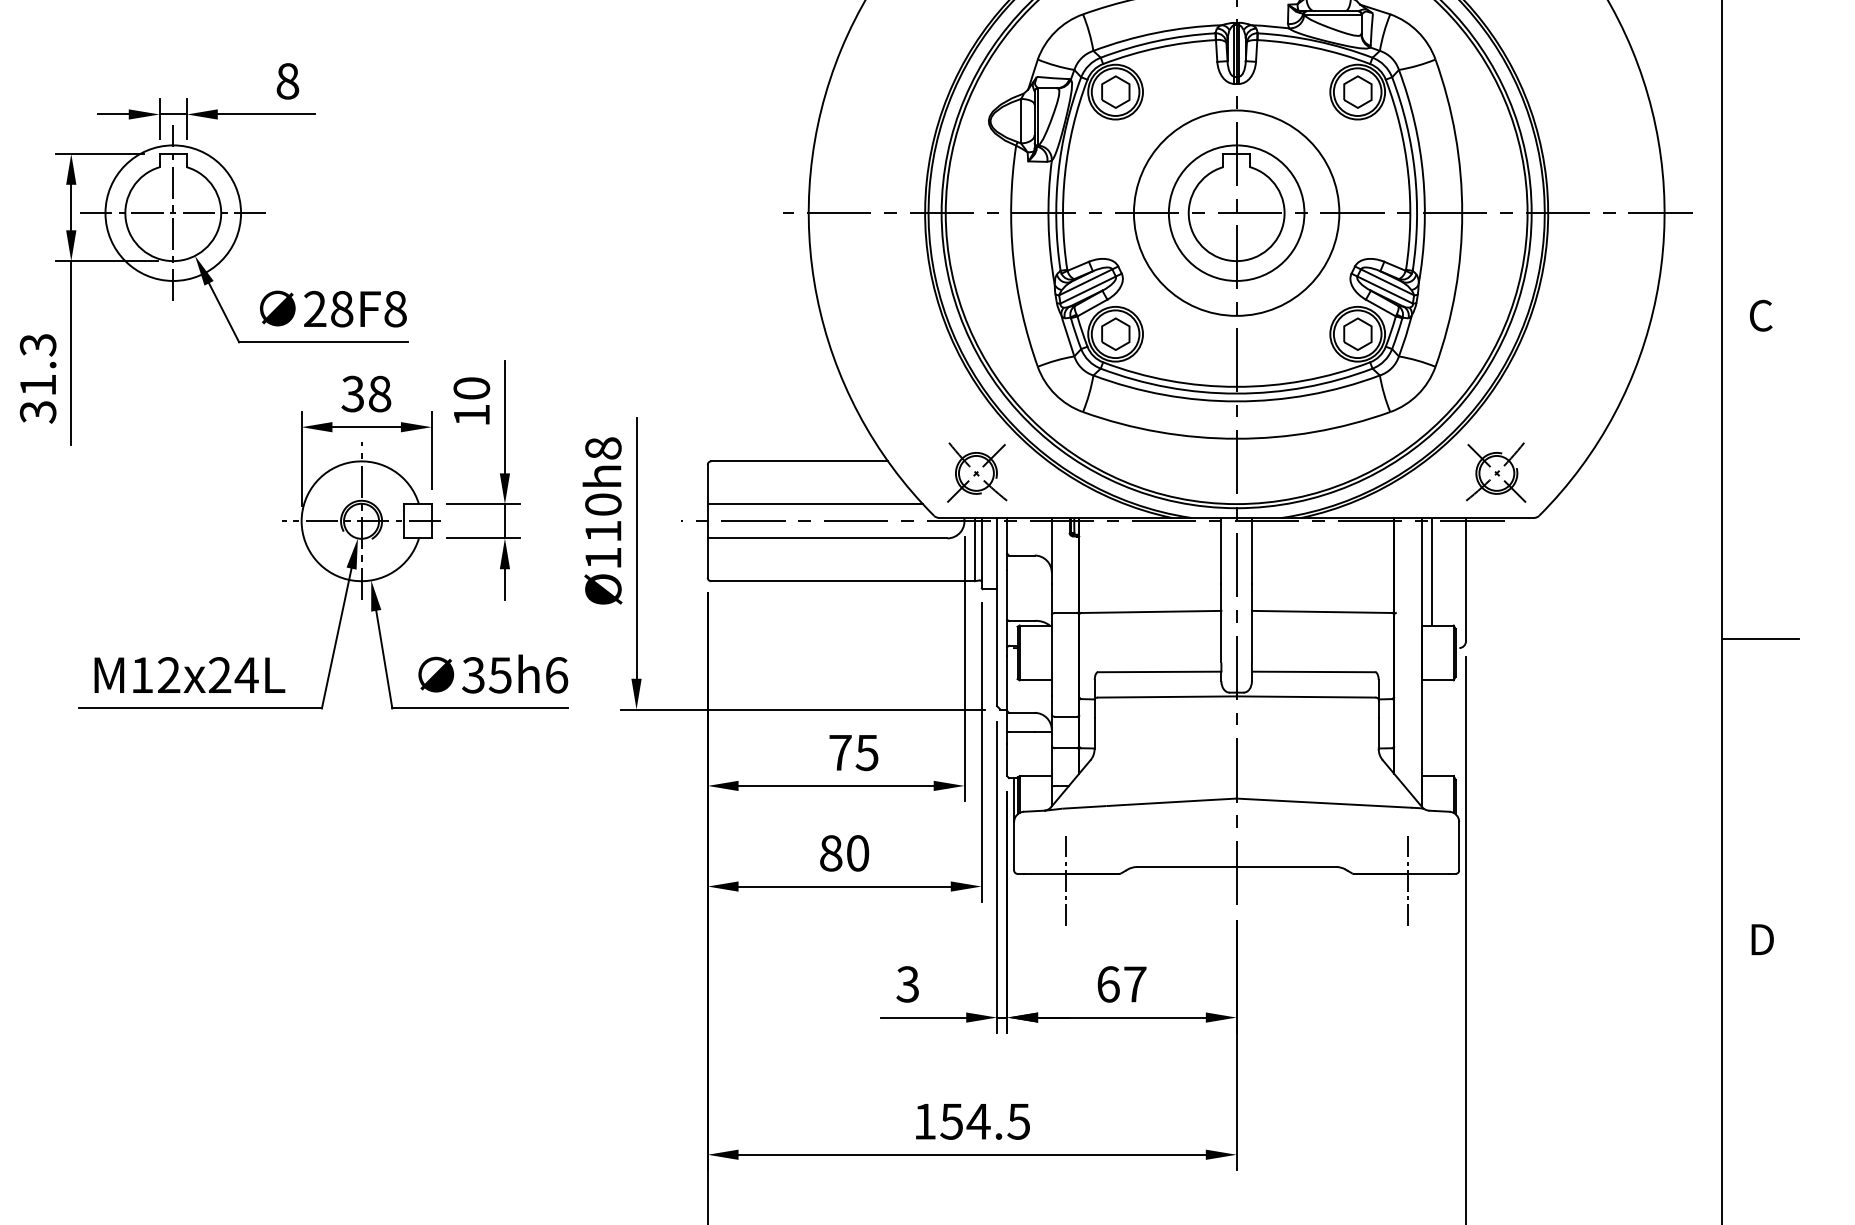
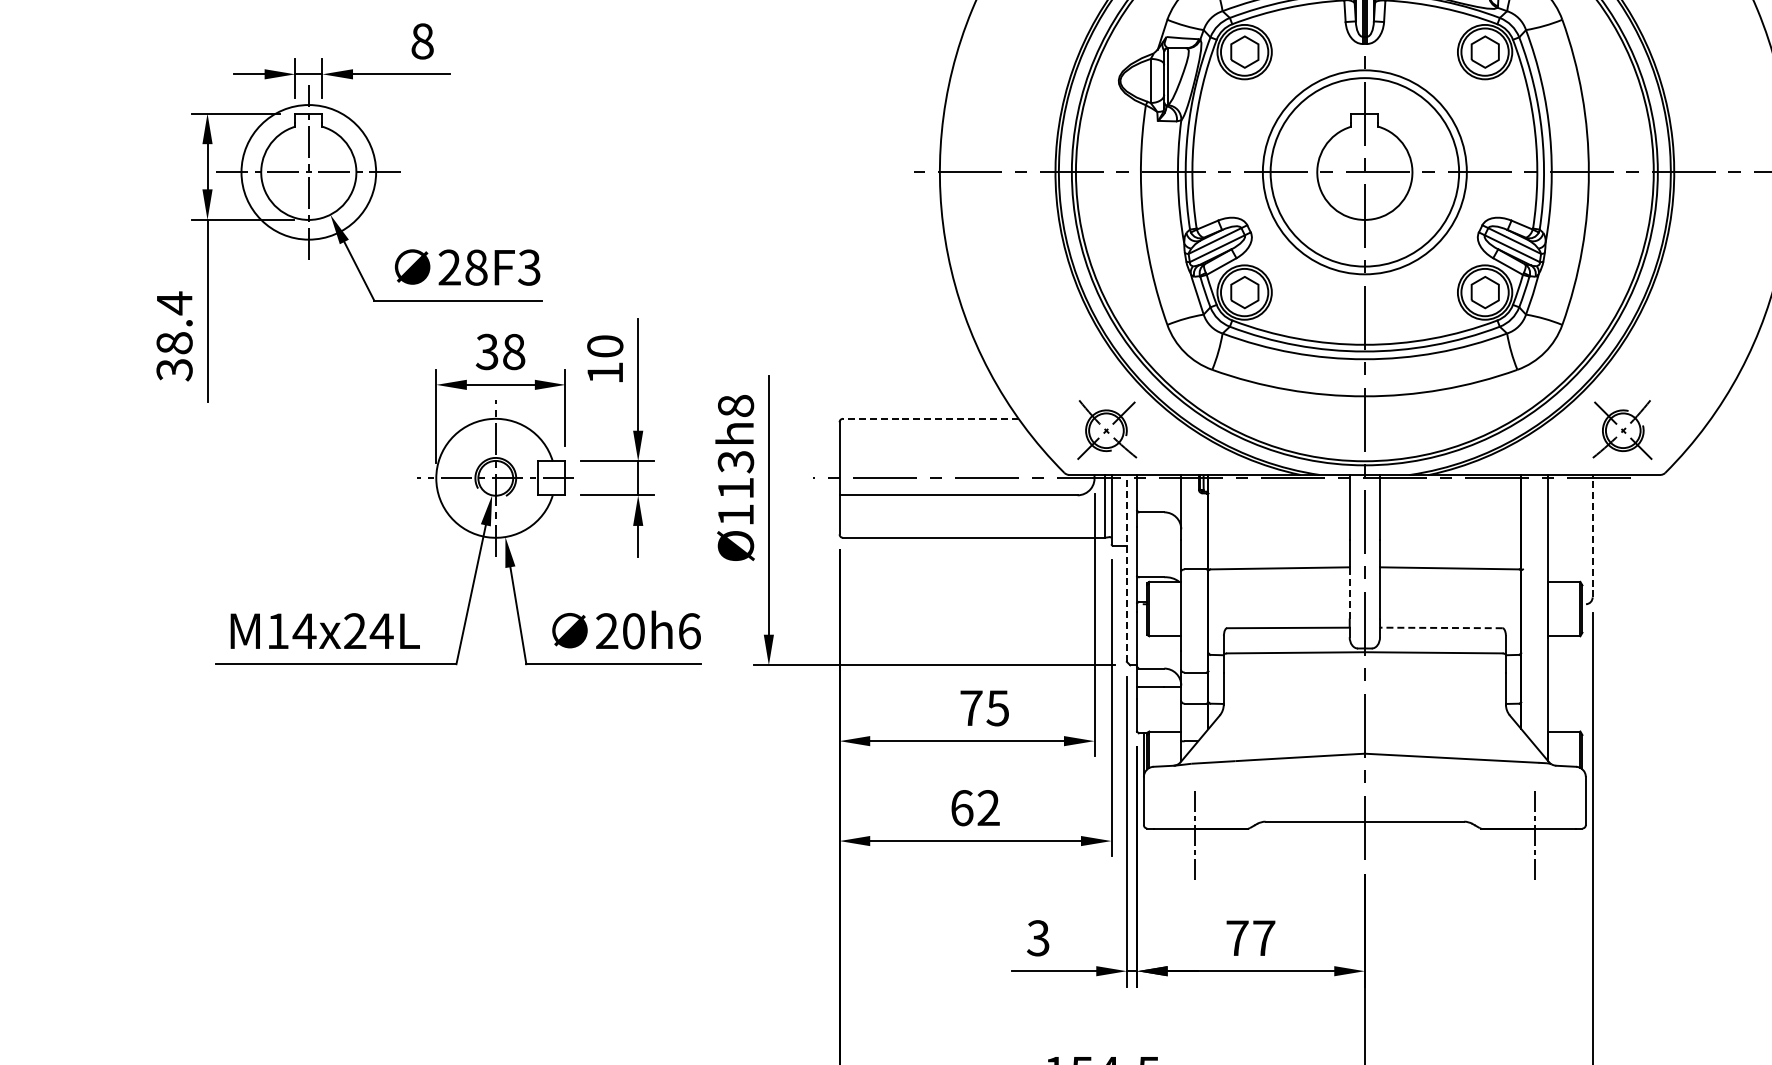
circle: (1236, 212) -> (1364, 171), size x1.4
text: (395, 308) -> (529, 267), 28F8 -> 28F3
text: (37, 364) -> (173, 322), 31.3 -> 38.4
line: (799, 461) -> (930, 418), solid -> dashed
text: (603, 504) -> (736, 461), Ø110h8 -> Ø113h8
line: (814, 504) -> (945, 461), removed
line: (1431, 571) -> (1558, 528), removed
line: (1466, 579) -> (1593, 536), solid -> dashed
line: (997, 611) -> (1127, 567), solid -> dashed
line: (1221, 636) -> (1349, 592), solid -> dashed
line: (1313, 671) -> (1441, 627), solid -> dashed
text: (168, 674) -> (304, 630), M12x24L -> M14x24L
text: (486, 675) -> (619, 631), 35h6 -> 20h6
text: (844, 853) -> (975, 808), 80 -> 62
text: (1108, 984) -> (1237, 938), 67 -> 77

